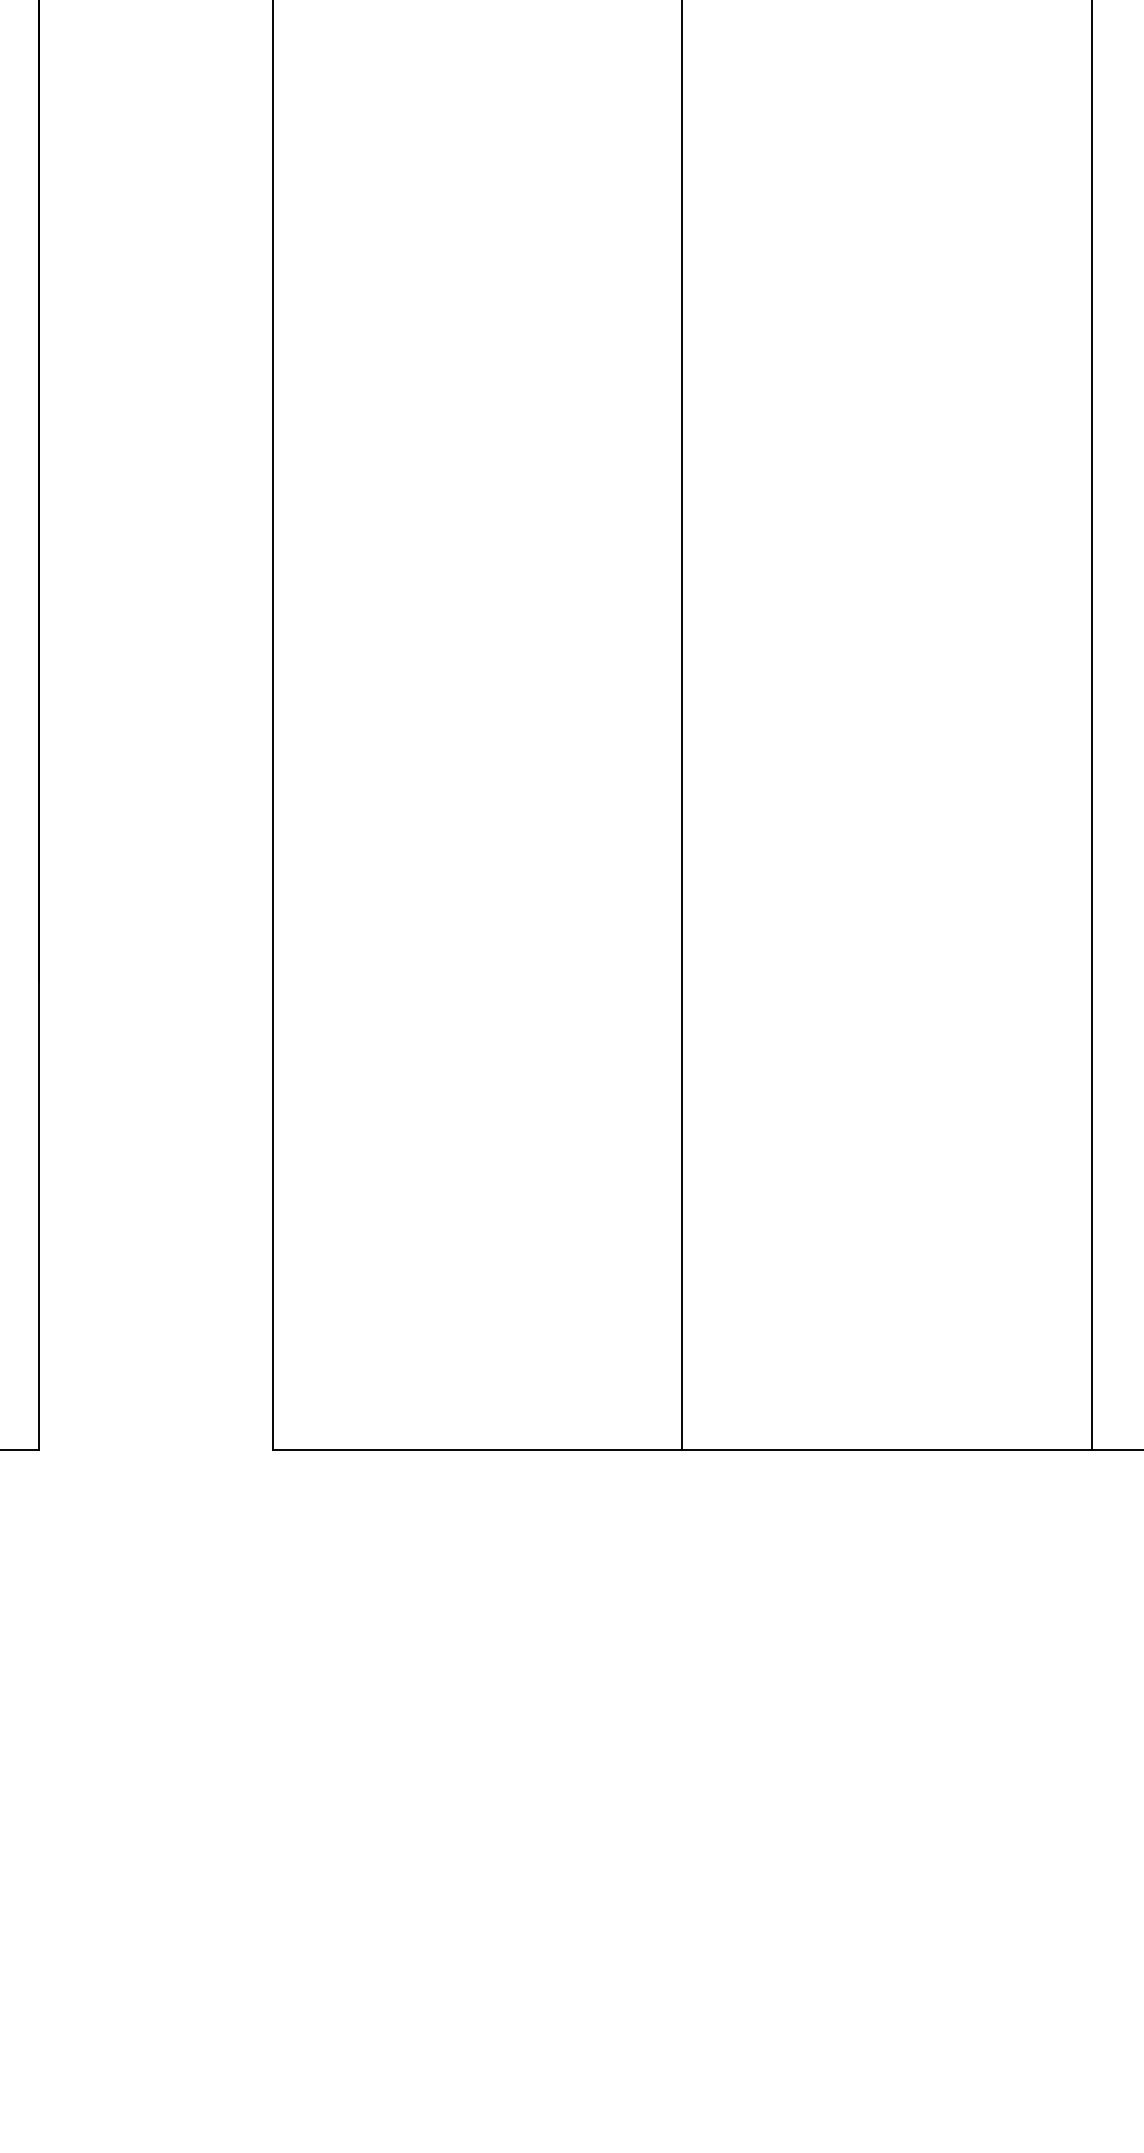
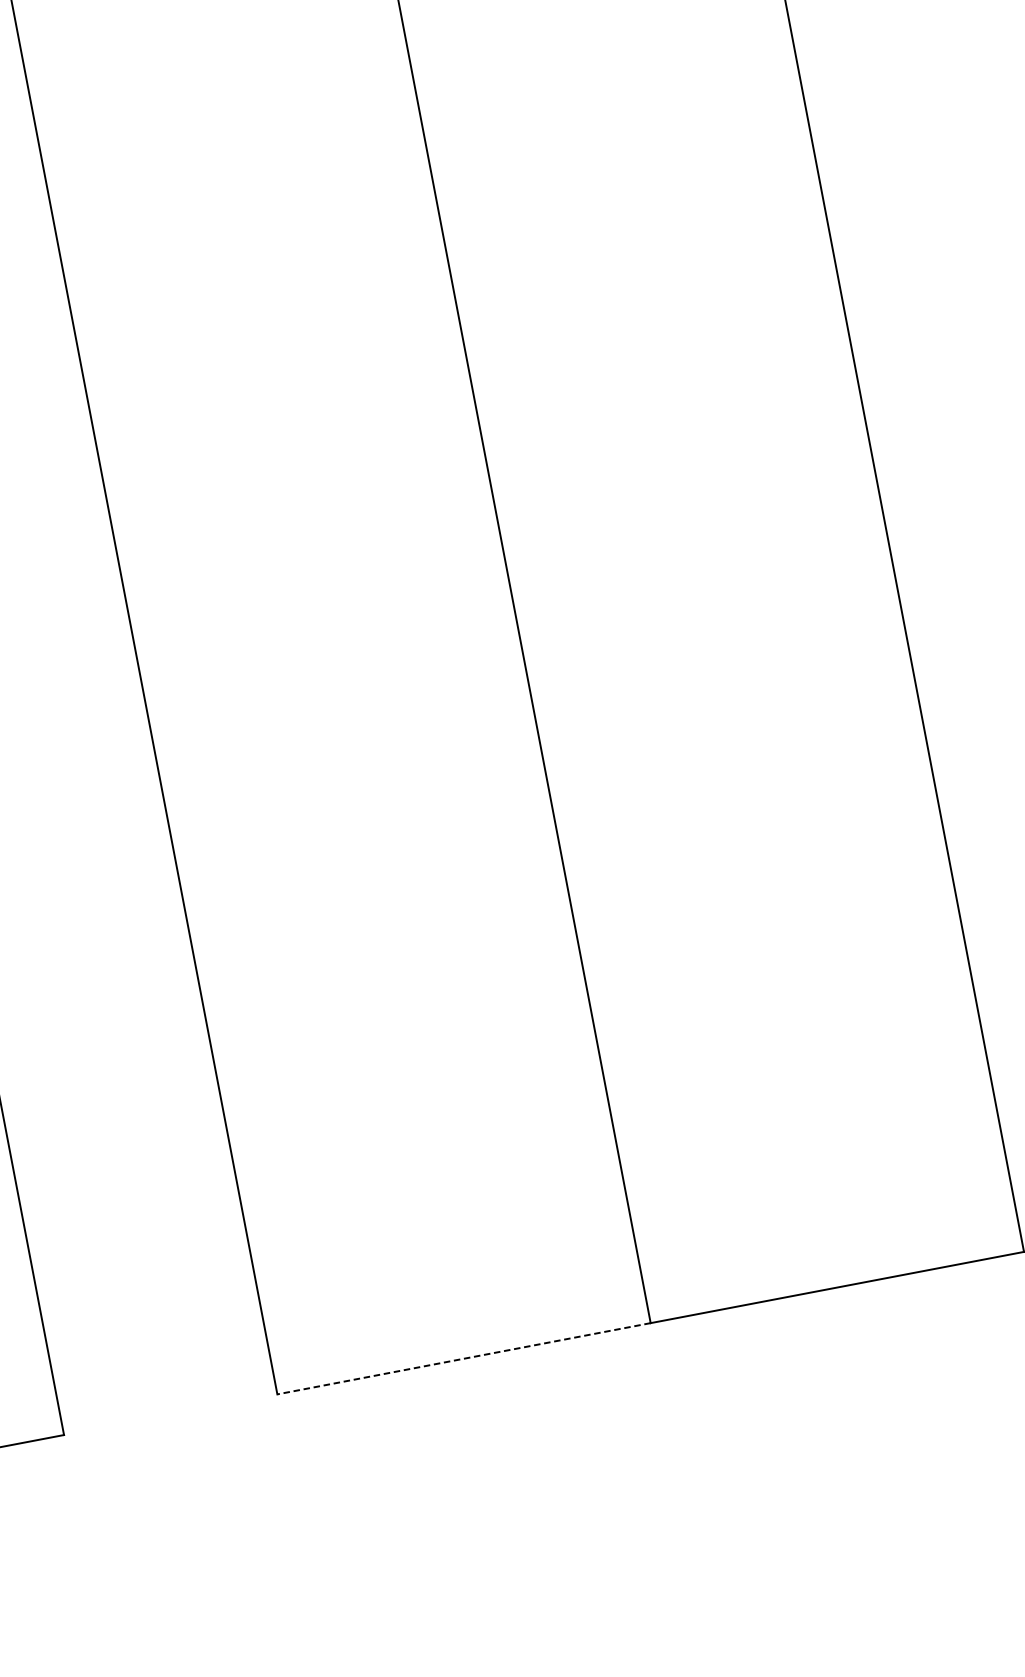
line: (477, 1449) -> (463, 1358), solid -> dashed

